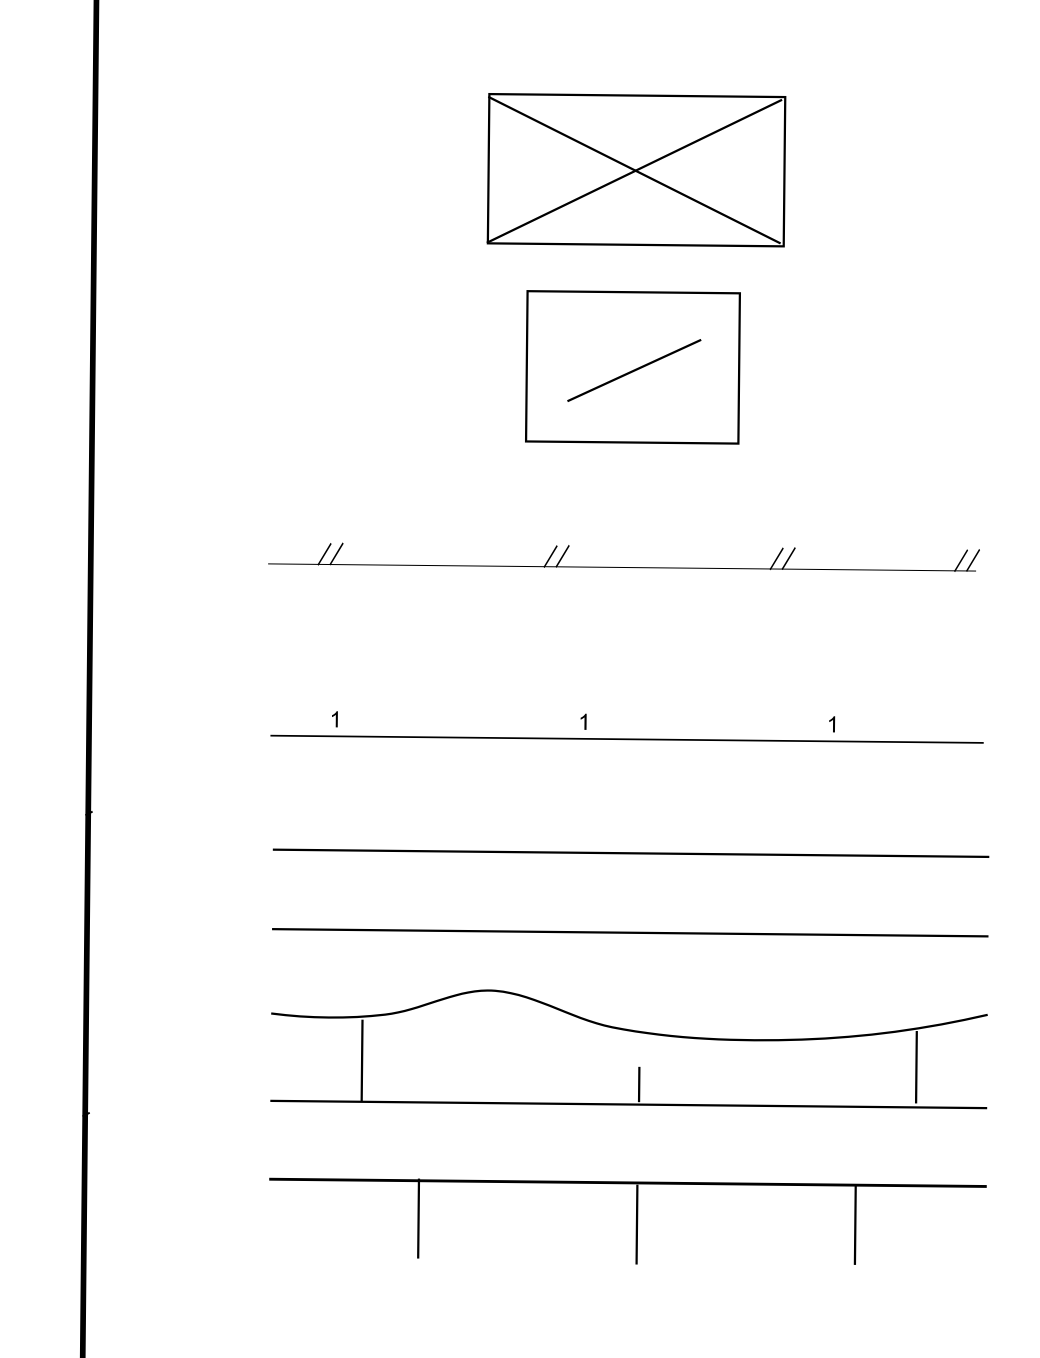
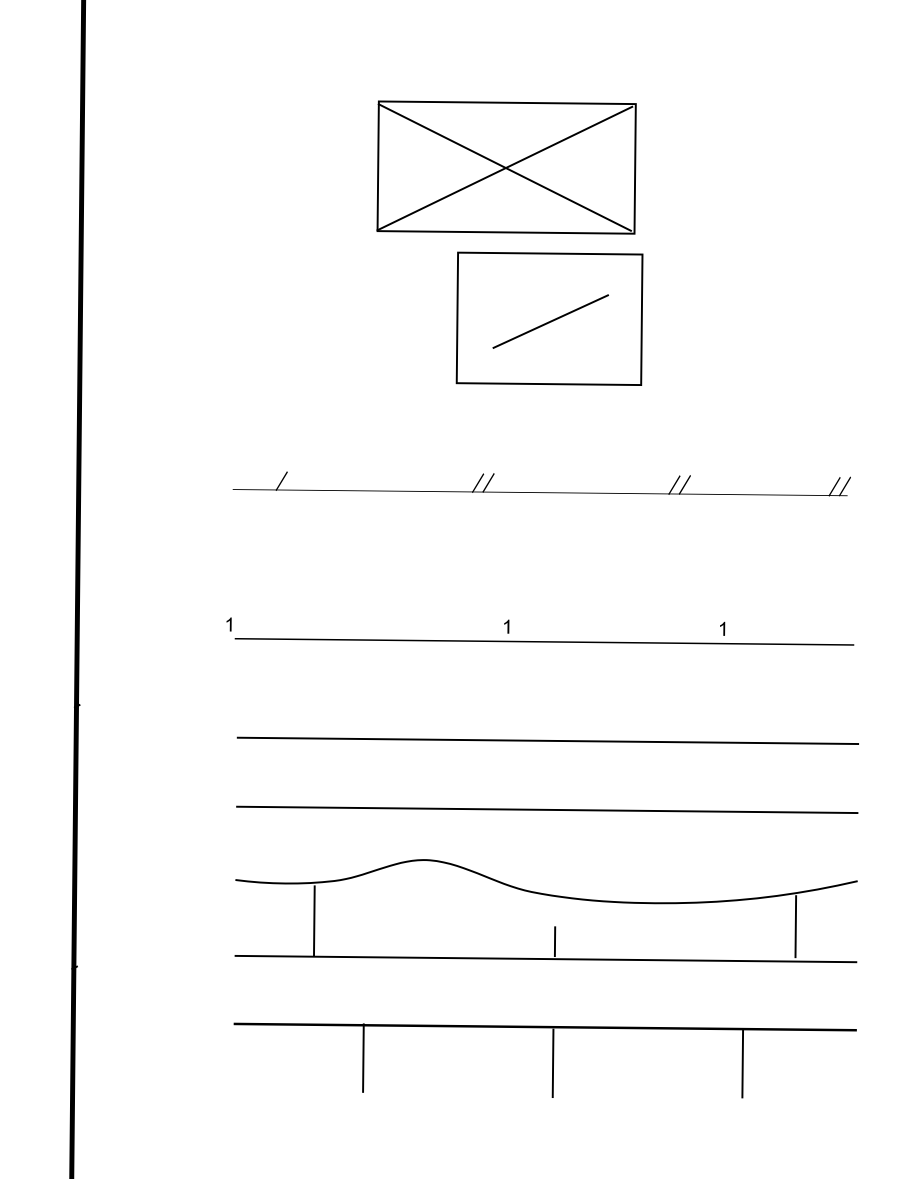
part: (636, 170) -> (506, 167), moved
fill: (336, 553) -> (292, 480), removed
part: (334, 719) -> (228, 624), moved

